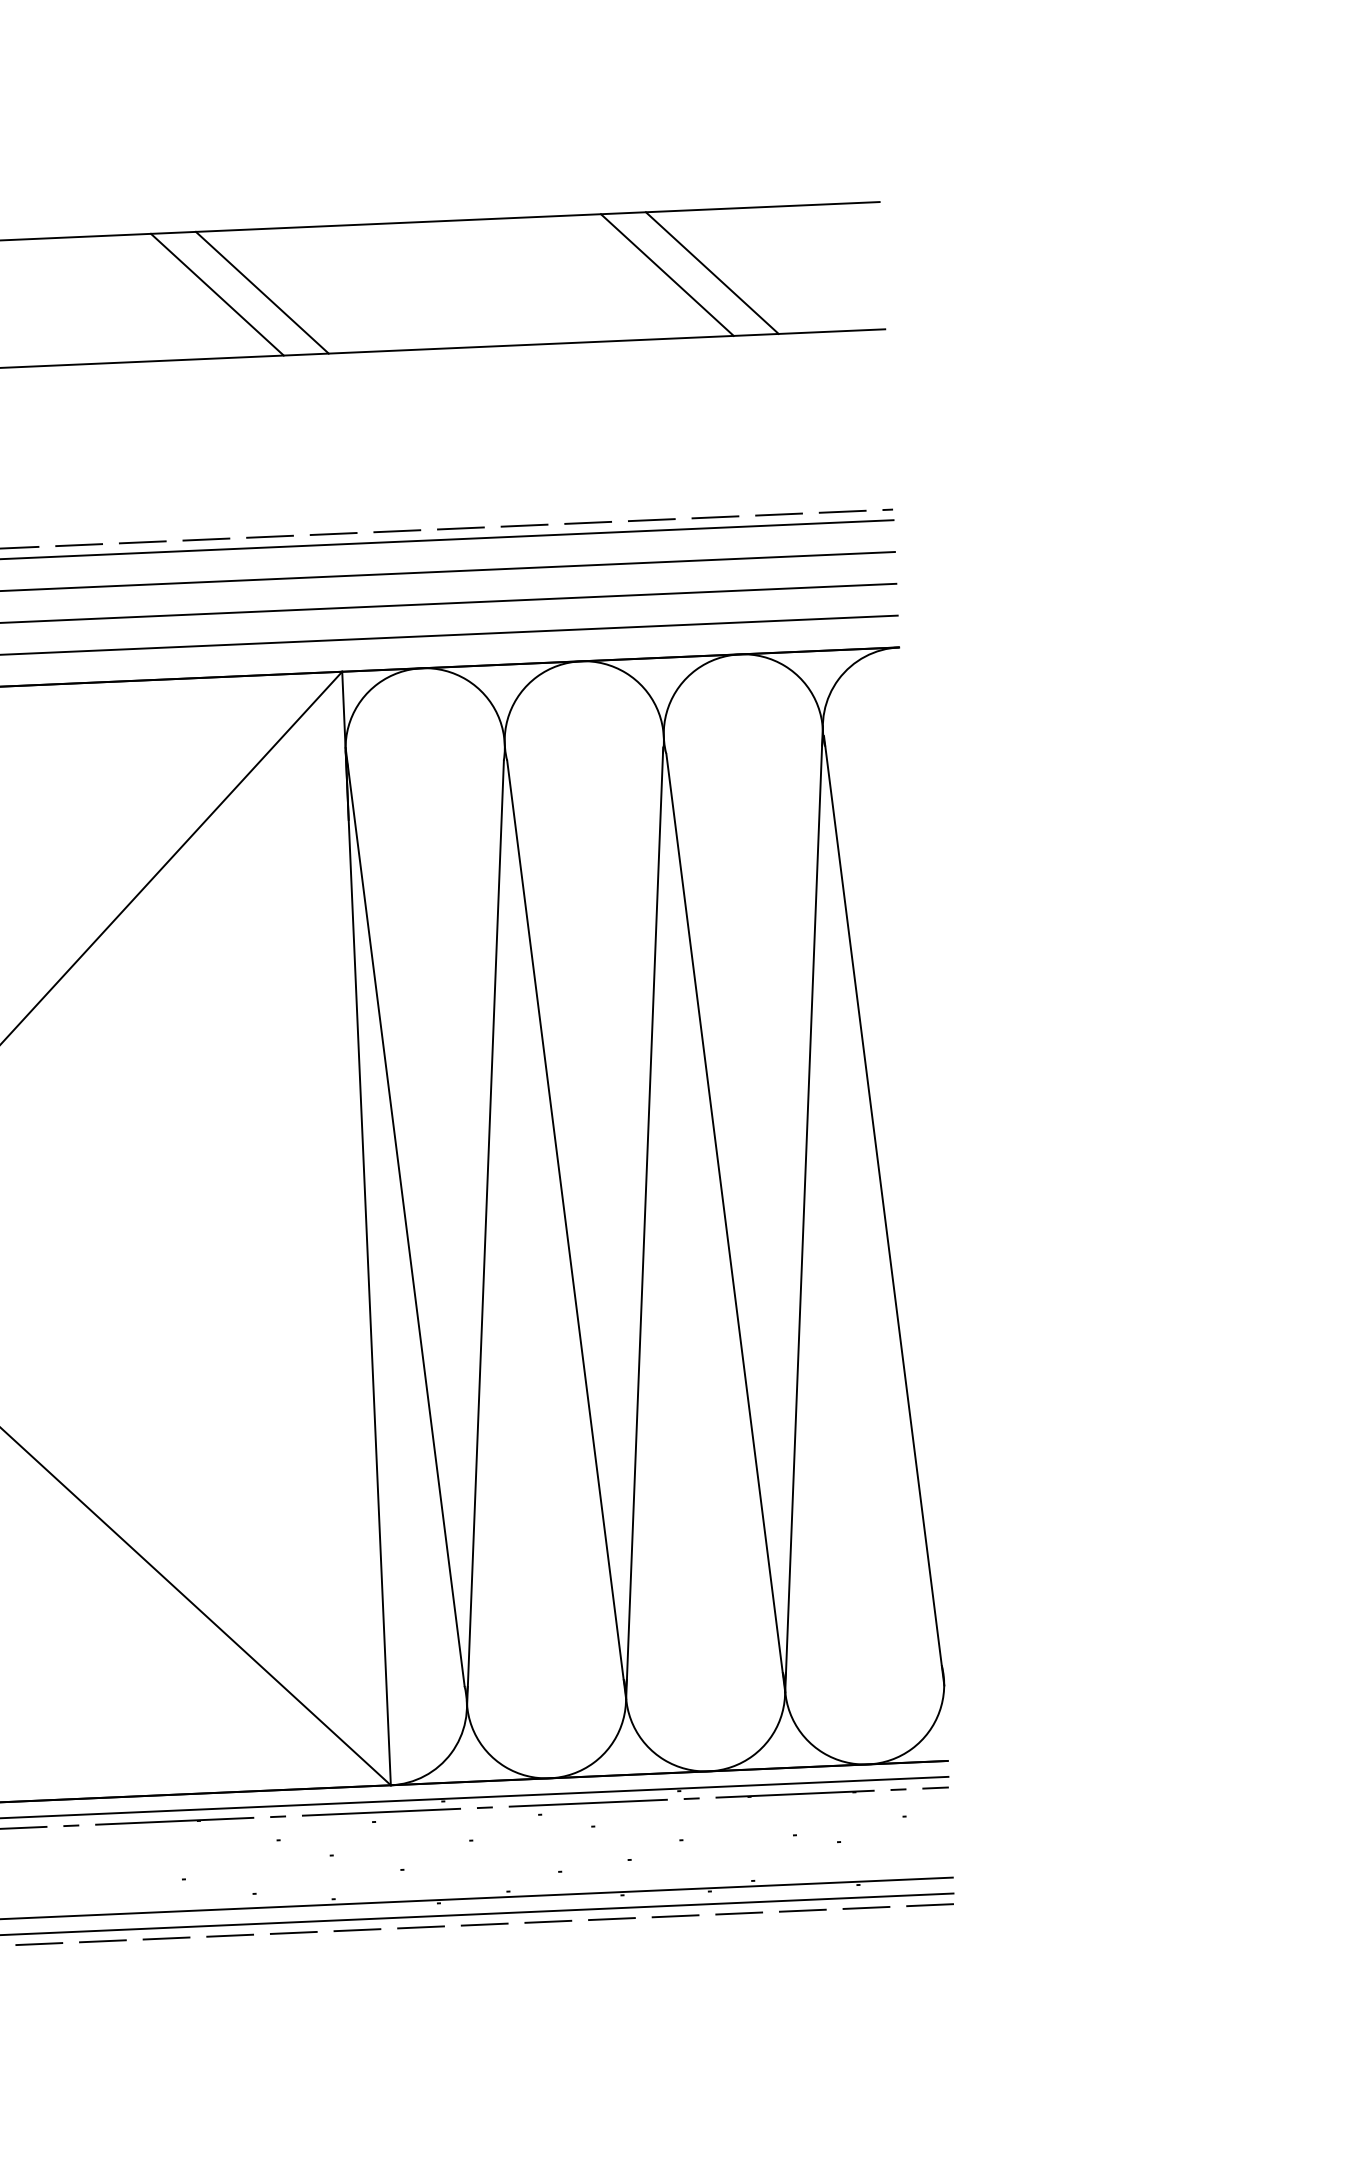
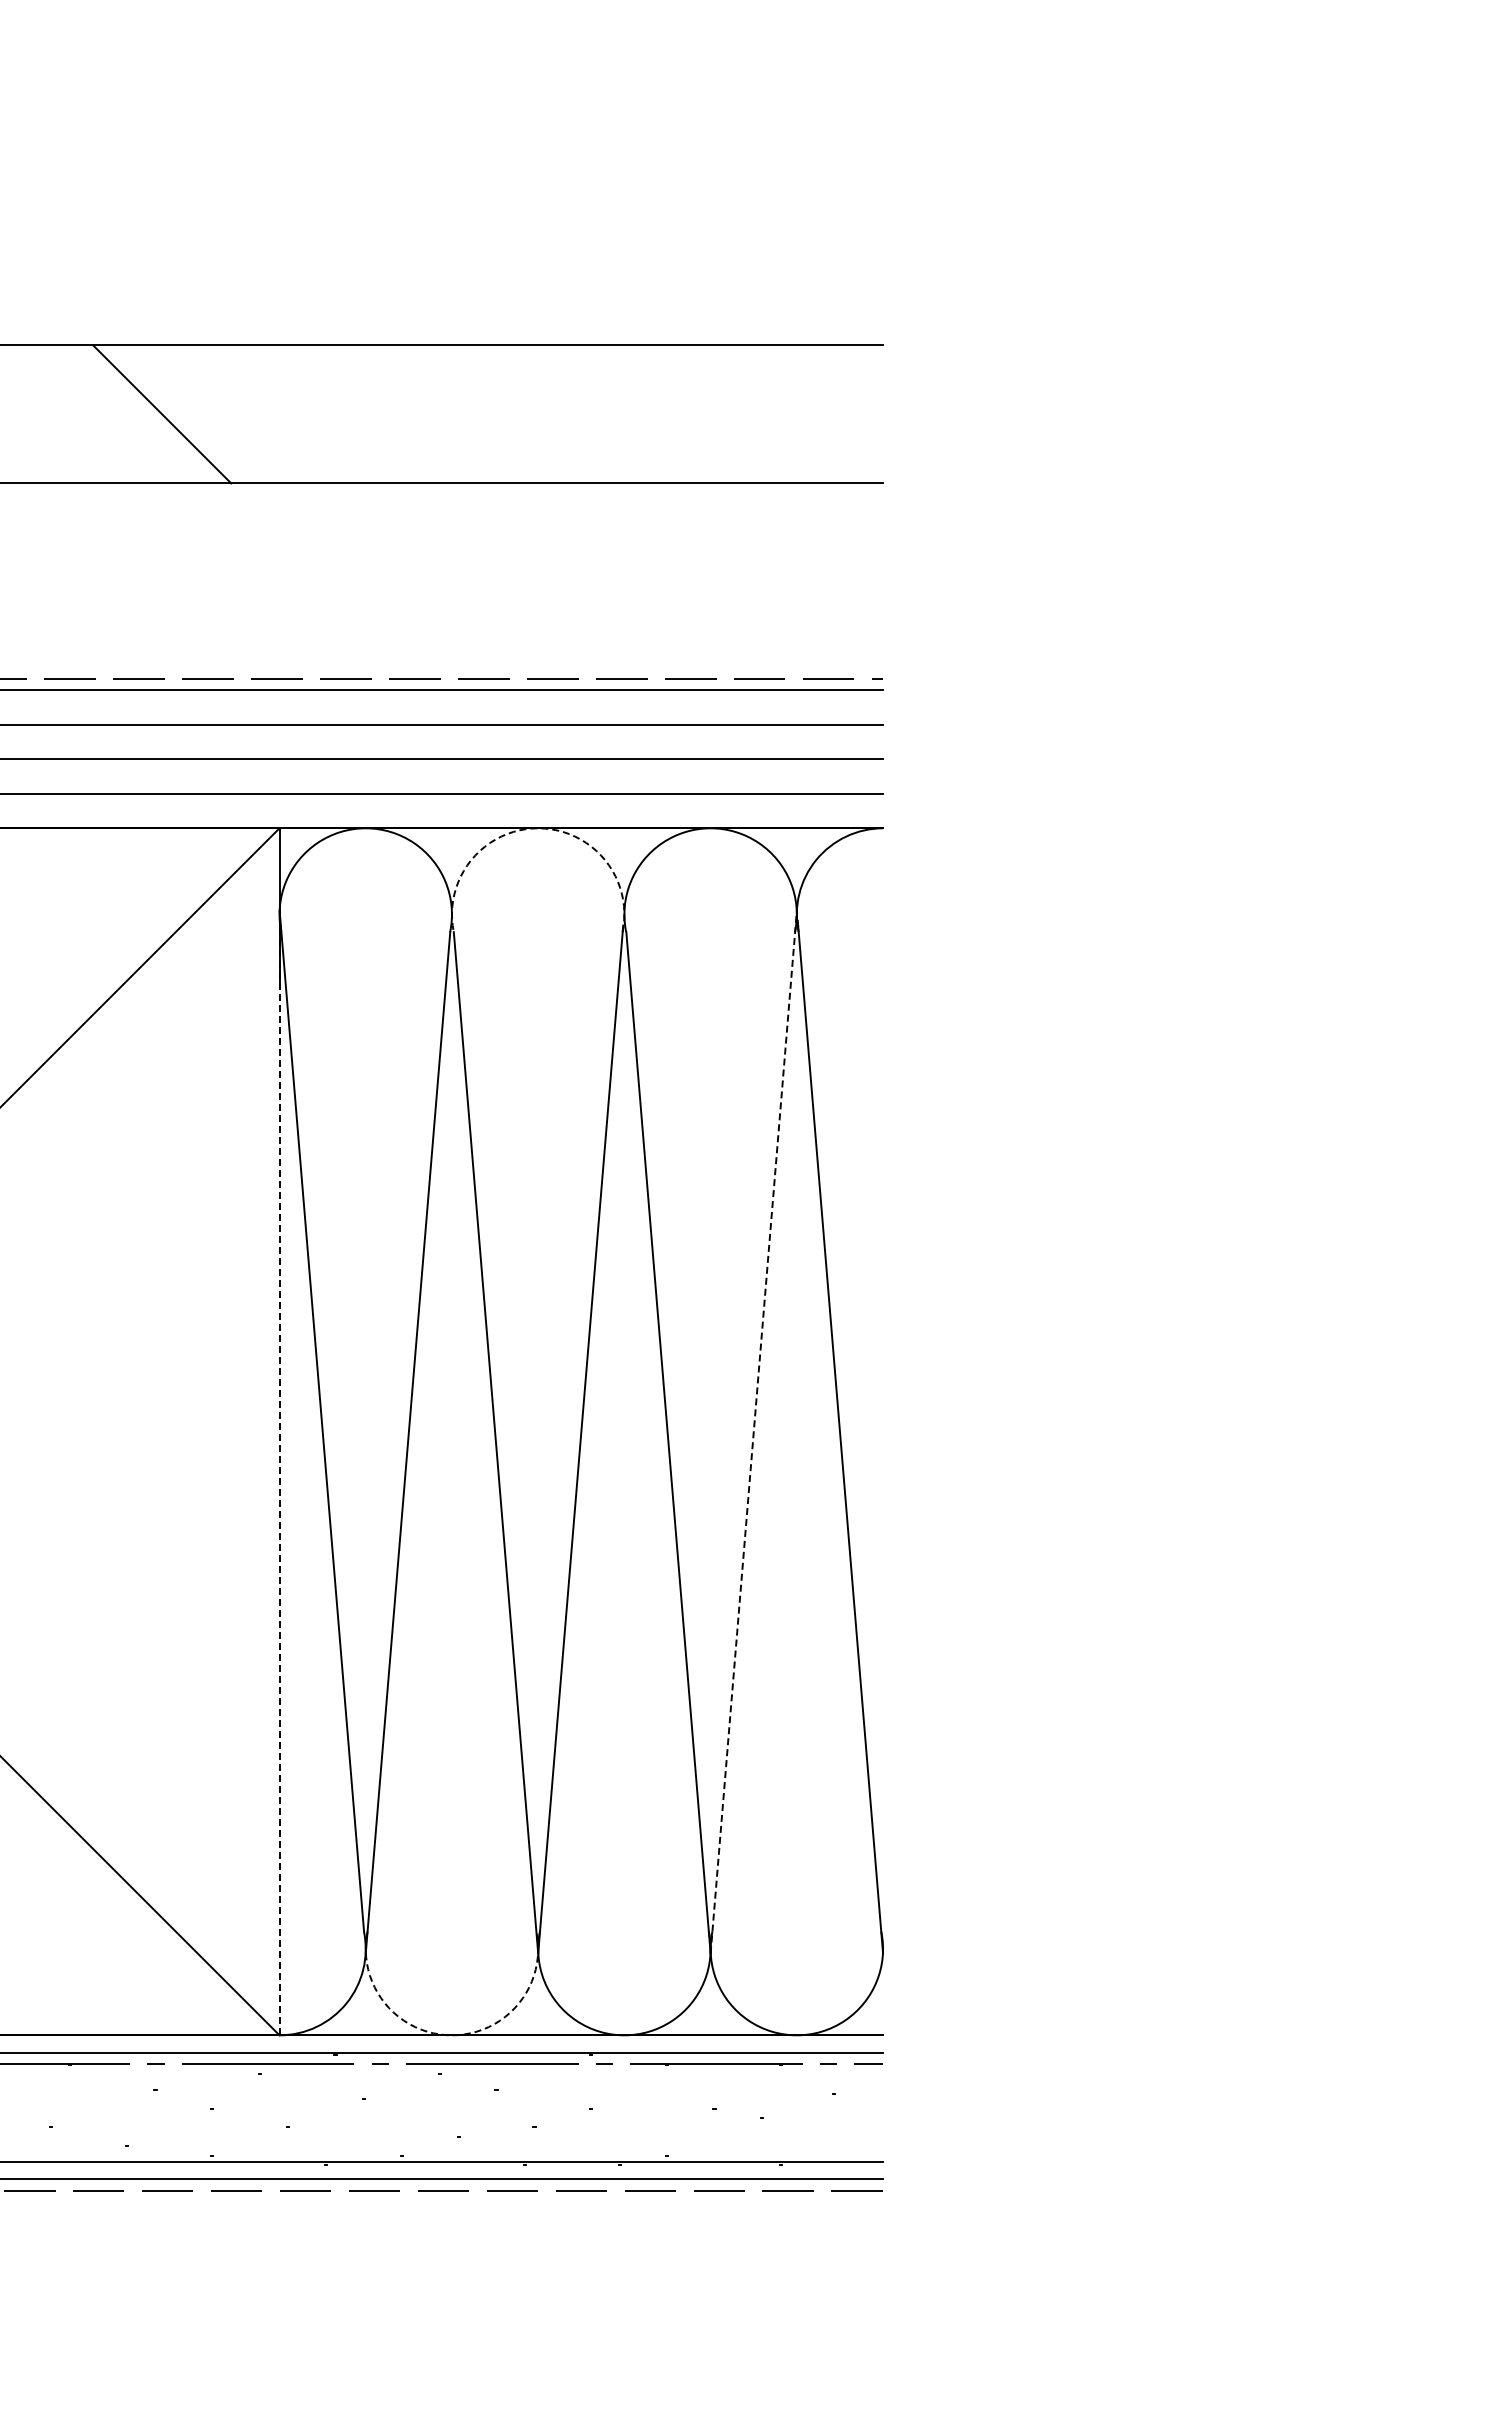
line: (712, 273) -> (698, 414), removed
line: (667, 275) -> (650, 414), removed
line: (262, 292) -> (211, 414), removed
arc: (581, 661) -> (538, 828), solid -> dashed
line: (803, 1209) -> (753, 1431), solid -> dashed
line: (368, 1267) -> (279, 1474), solid -> dashed
arc: (549, 1778) -> (451, 2035), solid -> dashed

